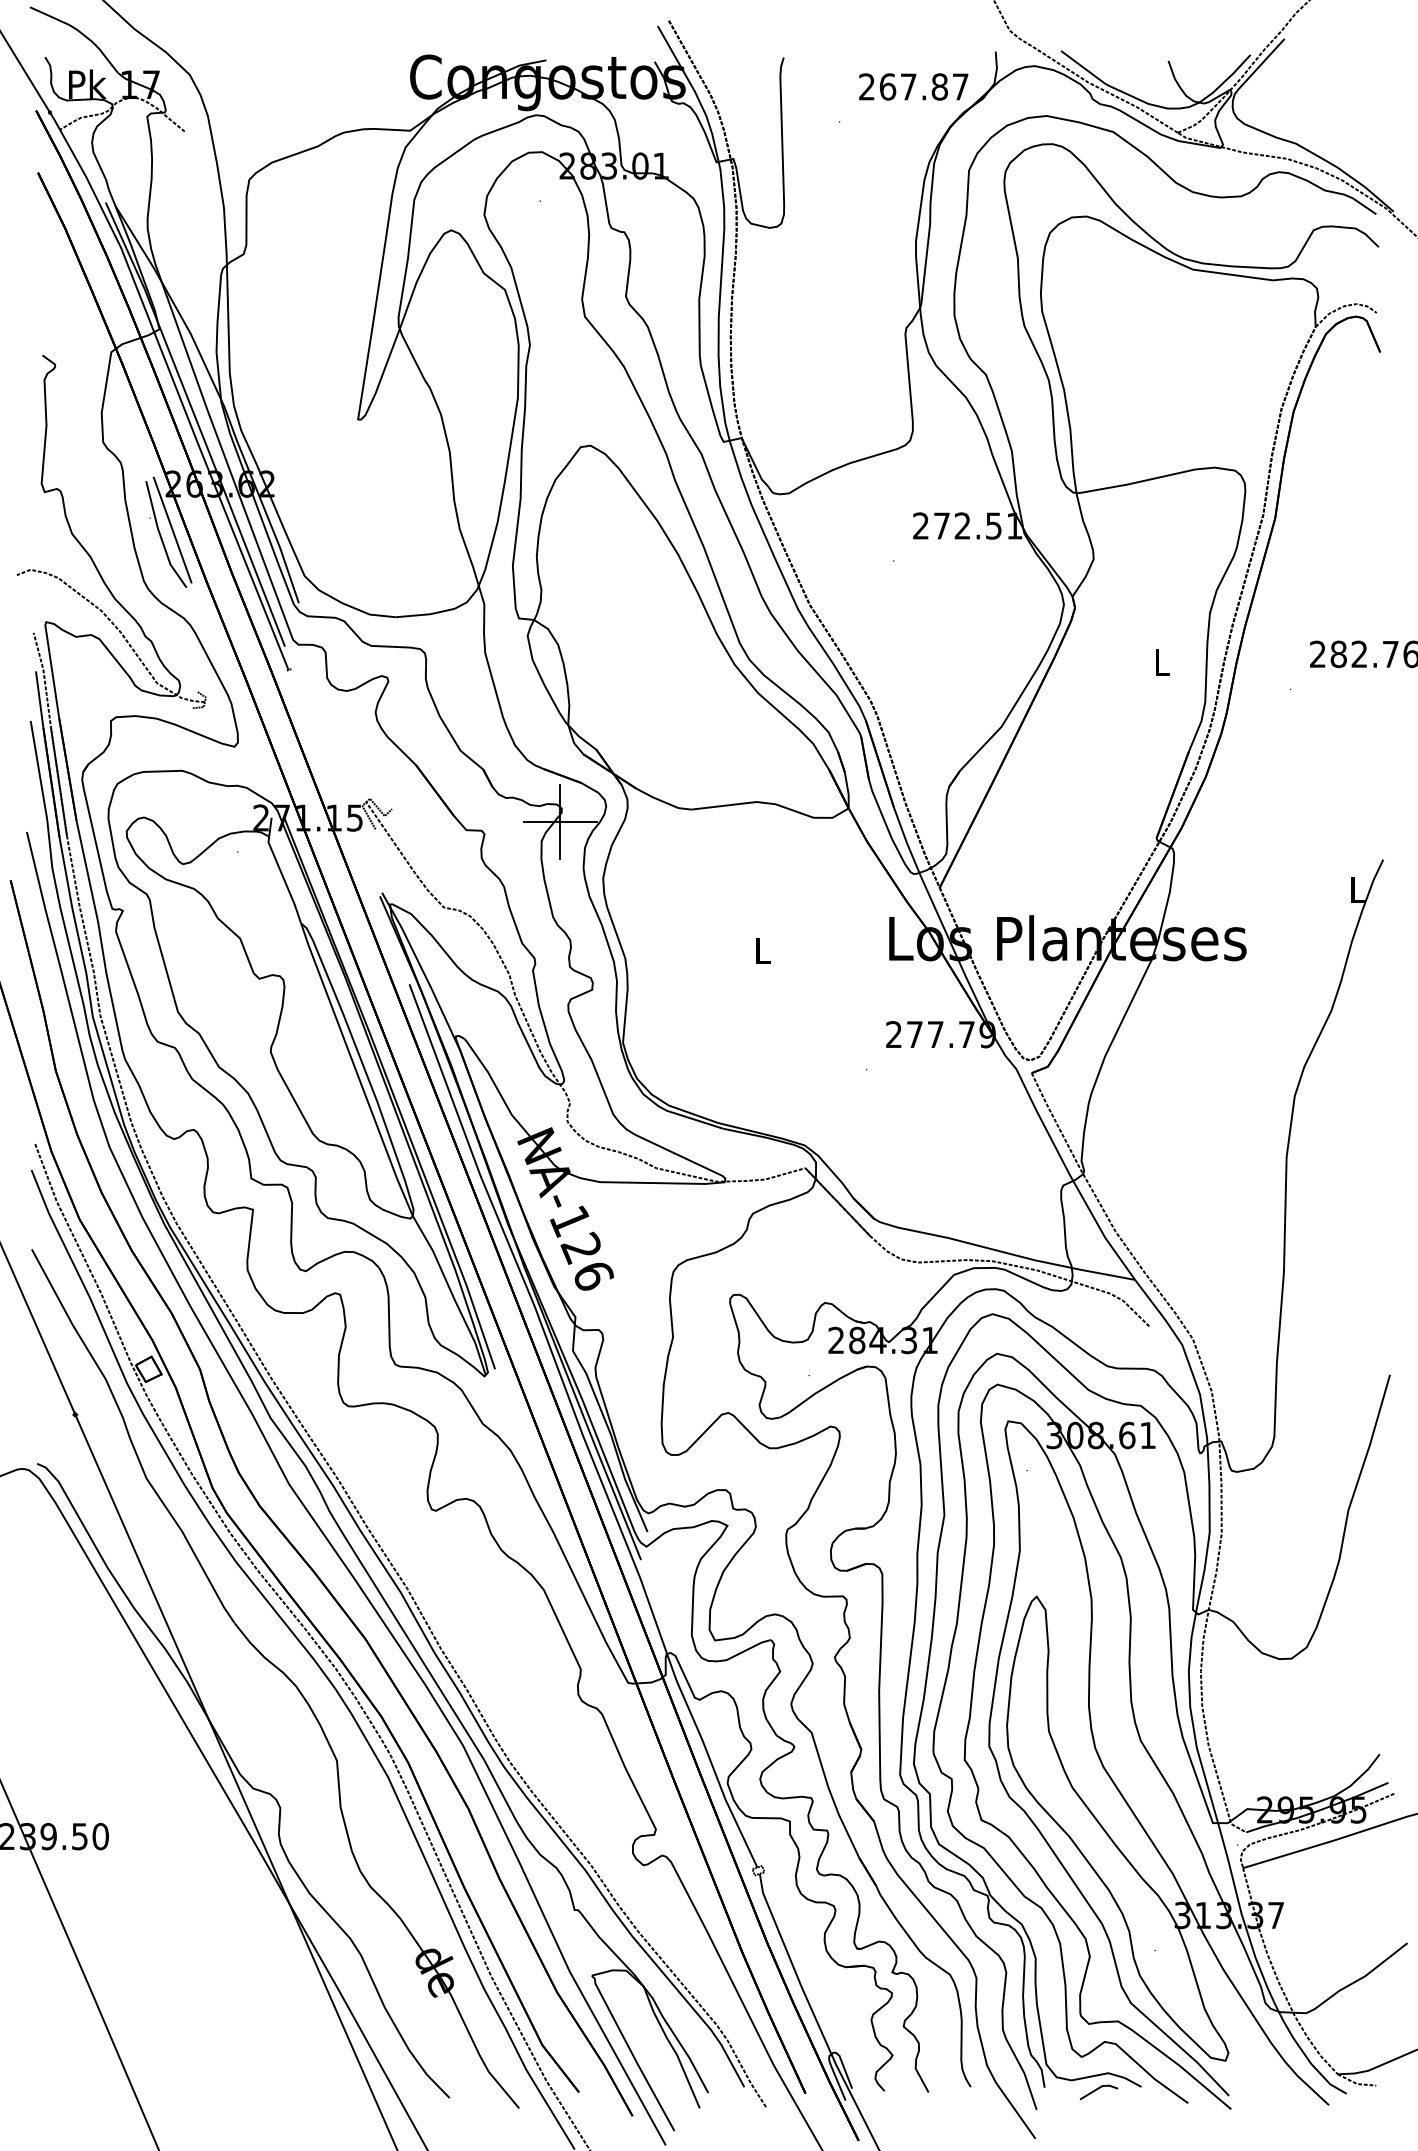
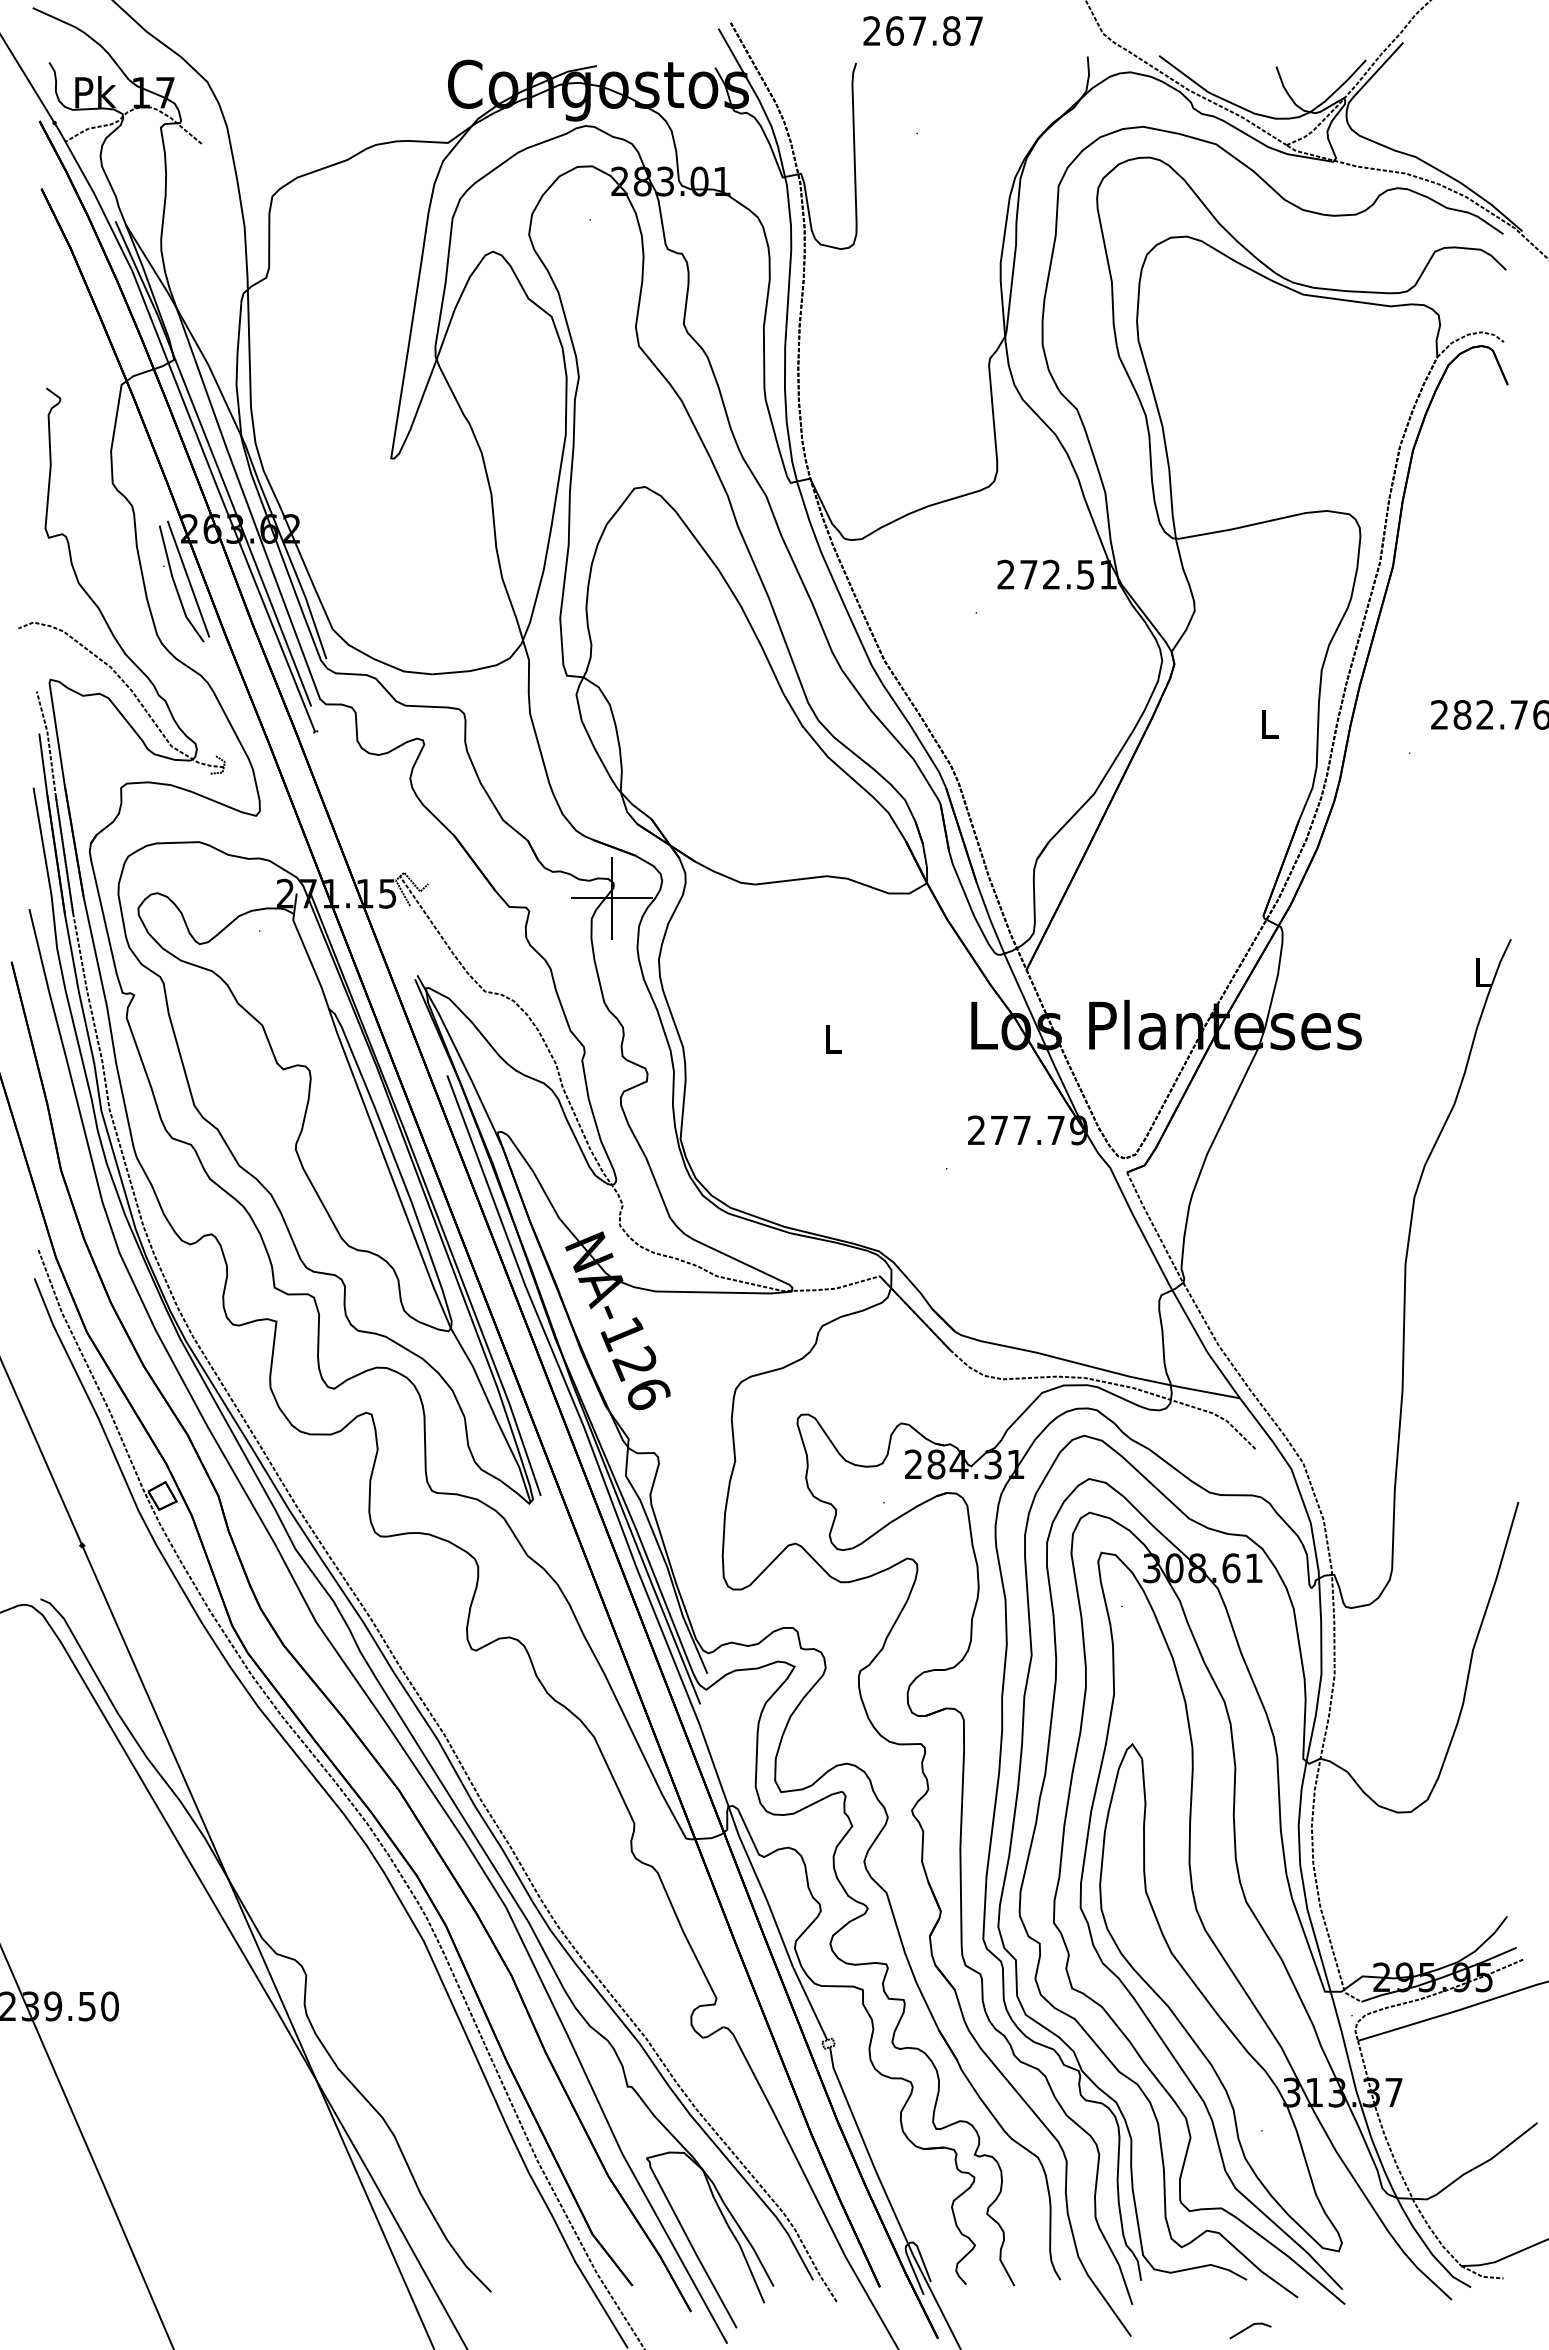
text: (913, 87) -> (922, 31), moved
part: (280, 1671) -> (306, 1826), removed
line: (1097, 2090) -> (1248, 2328), moved

